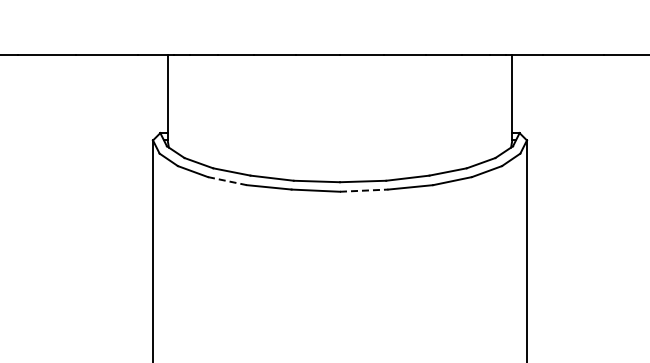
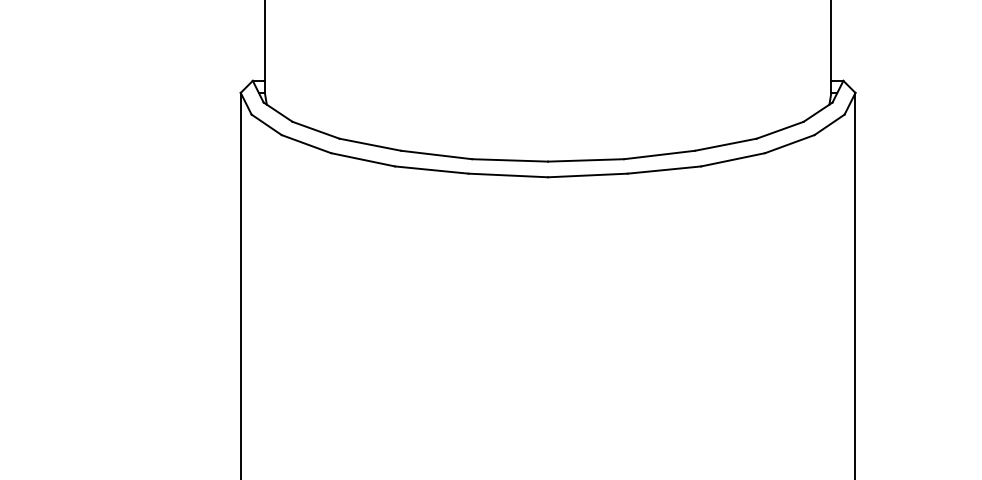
line: (227, 181) -> (363, 160), dashed -> solid
line: (364, 190) -> (588, 175), dashed -> solid

